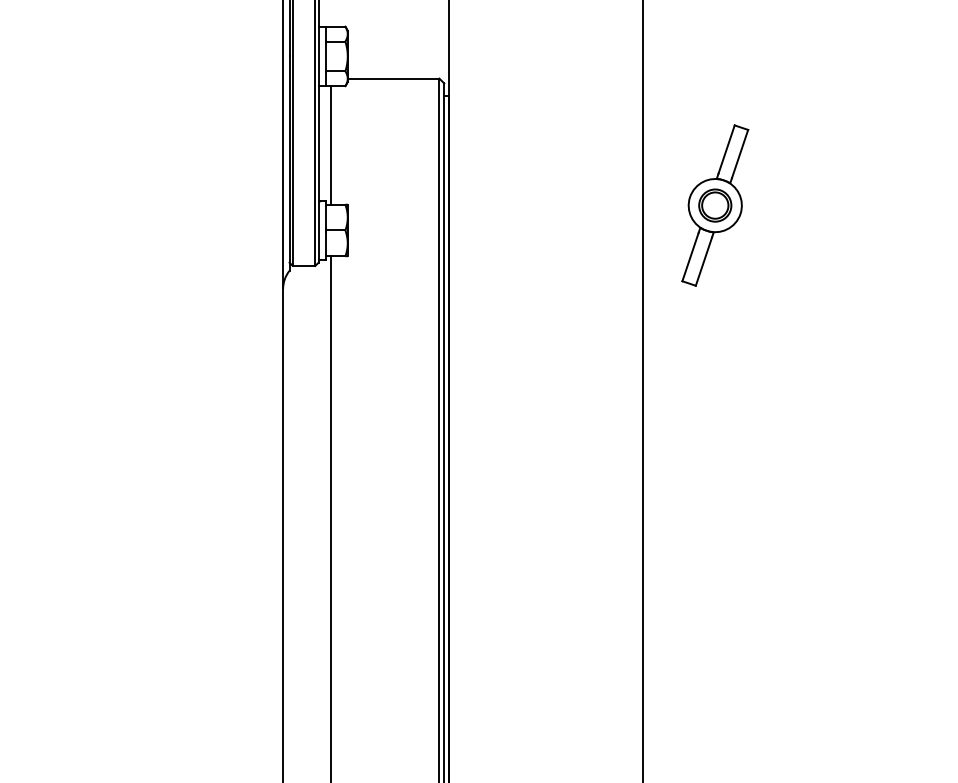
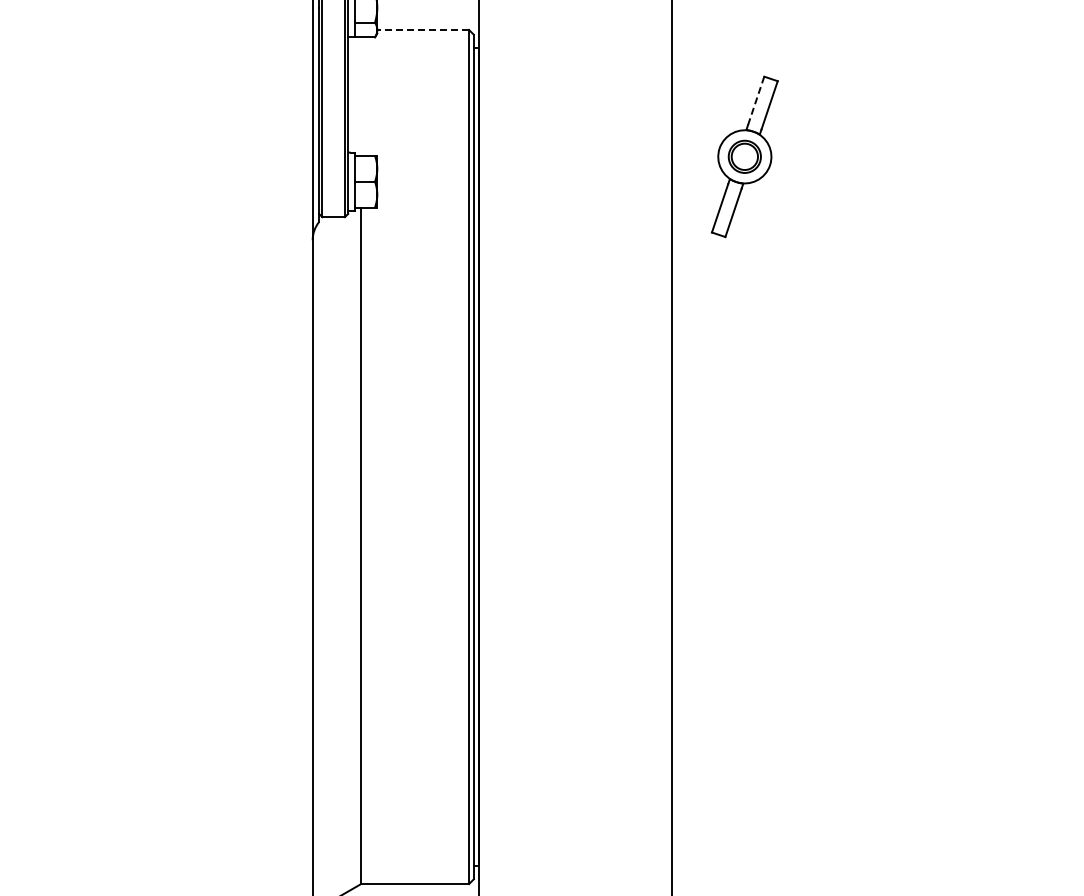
line: (393, 78) -> (423, 29), solid -> dashed
line: (331, 145) -> (361, 96), removed
line: (726, 149) -> (756, 100), solid -> dashed

